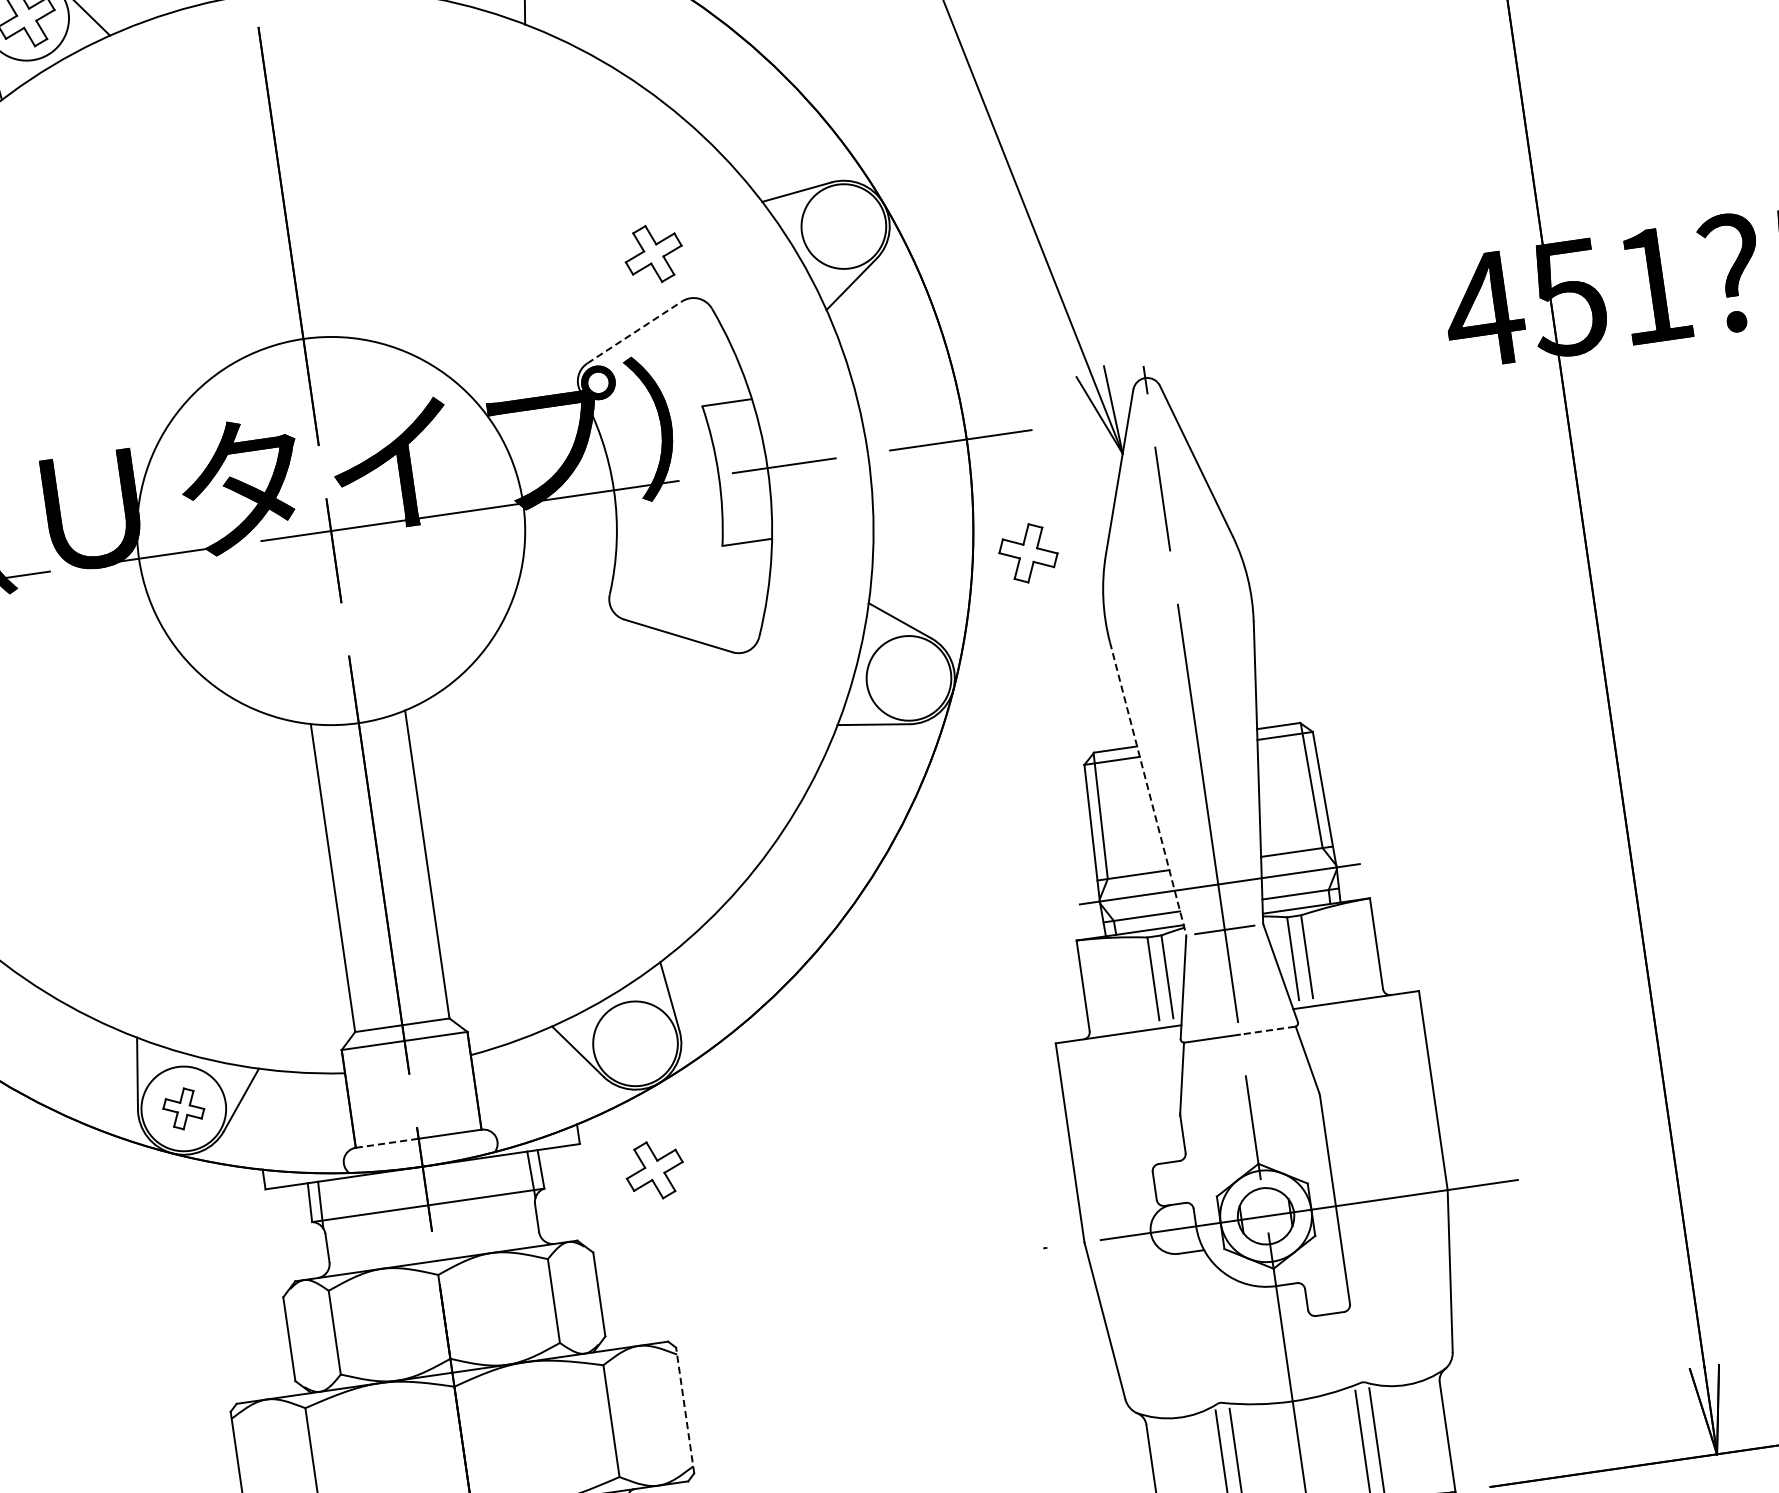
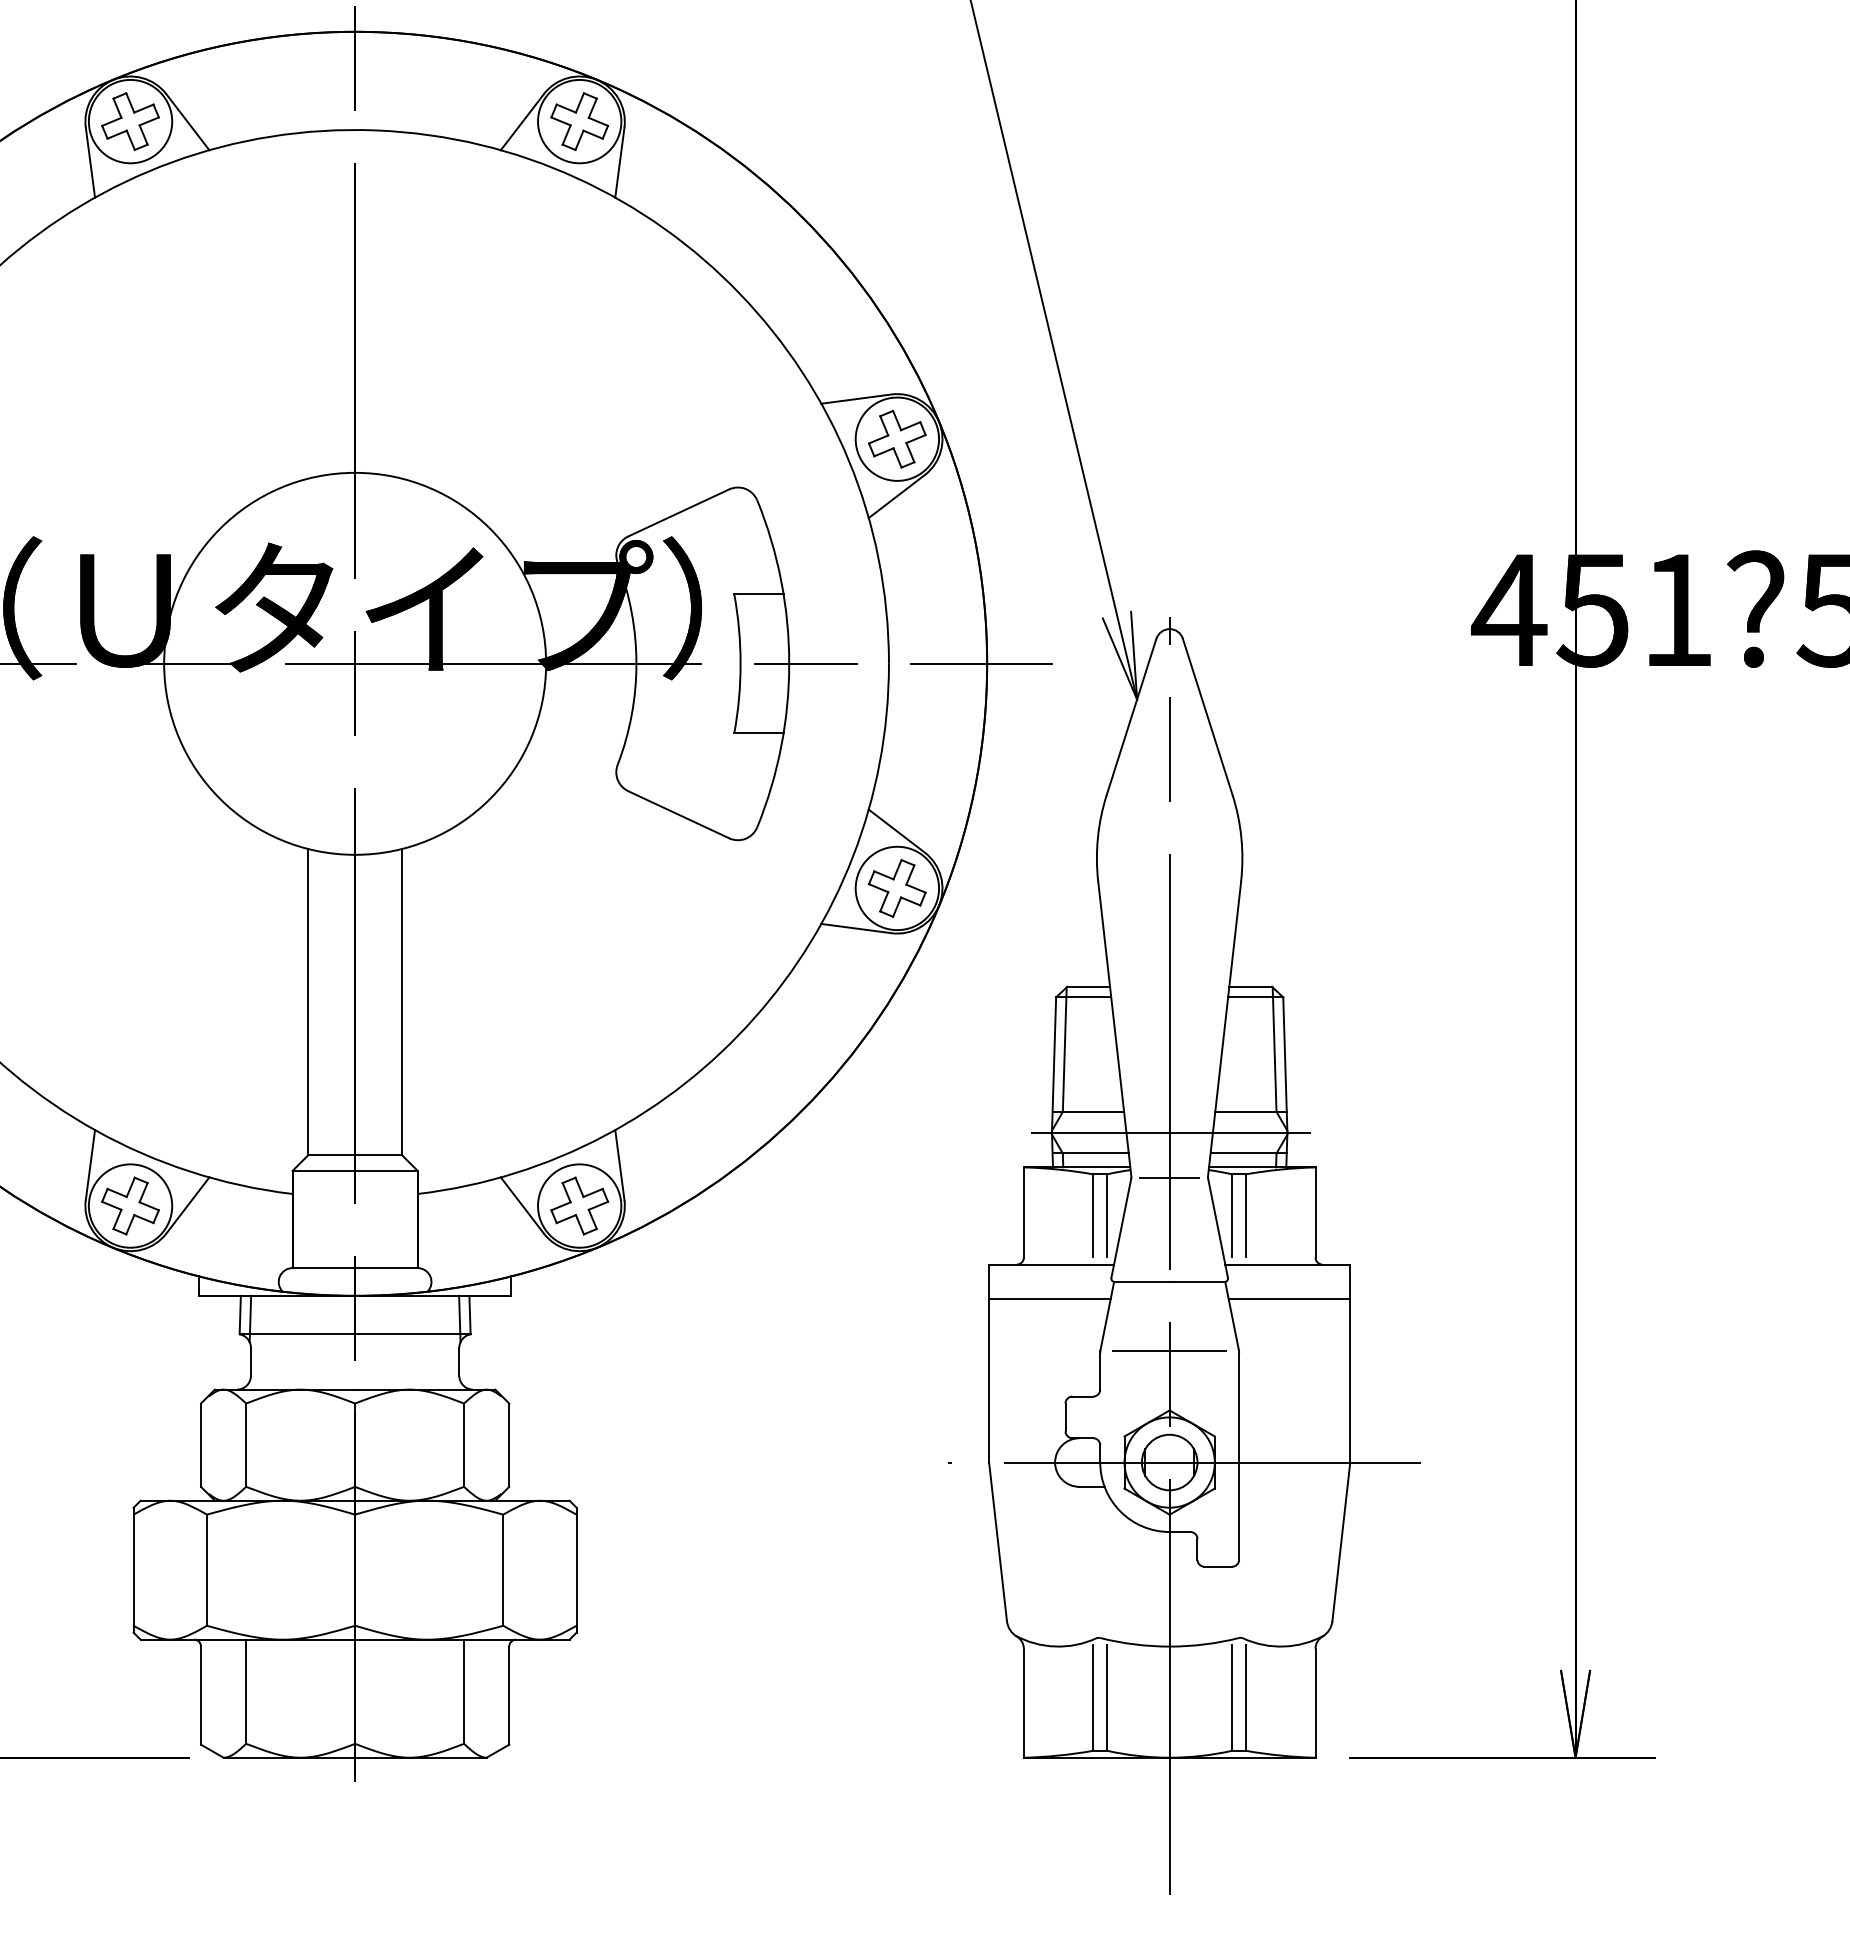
part: (653, 253) -> (897, 438), moved
line: (634, 331) -> (678, 512), dashed -> solid
part: (1027, 553) -> (896, 888), moved
line: (1147, 788) -> (1114, 1029), dashed -> solid
line: (1266, 1030) -> (1196, 1281), dashed -> solid
line: (1362, 1034) -> (1289, 1299), added
line: (1121, 1069) -> (1049, 1299), added
line: (1249, 1104) -> (1169, 1351), added
part: (183, 1108) -> (130, 1205), size x1.43
line: (387, 1143) -> (324, 1268), dashed -> solid
part: (654, 1169) -> (579, 1205), moved
line: (685, 1410) -> (576, 1570), dashed -> solid

